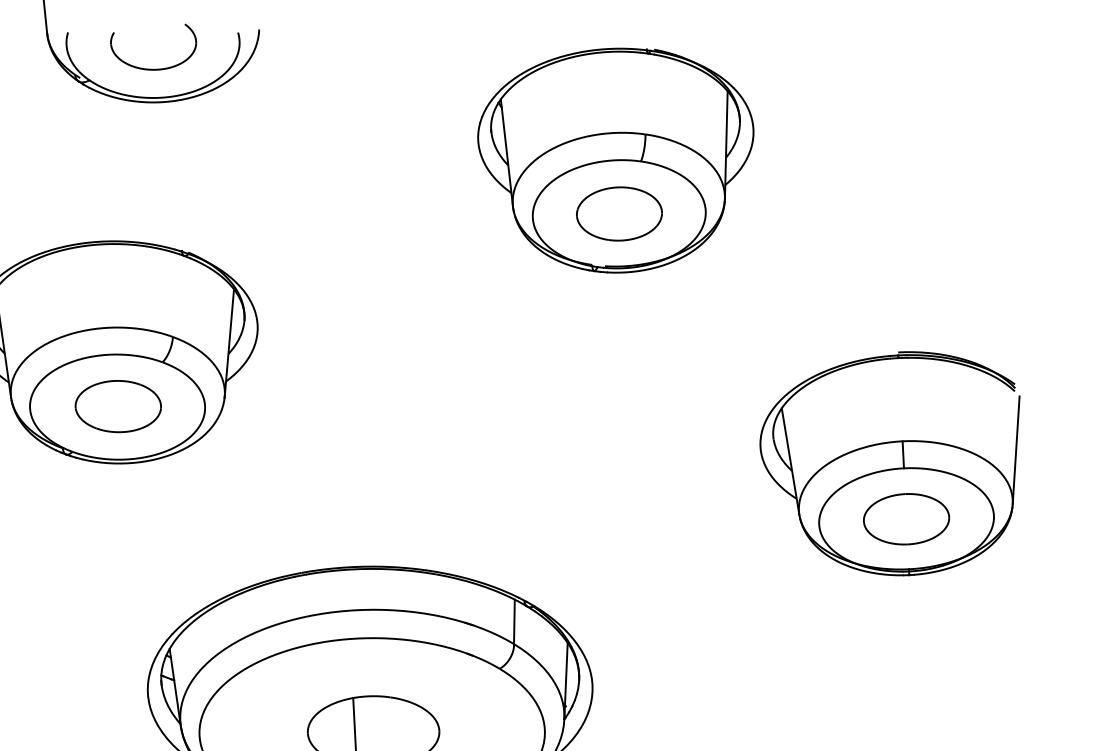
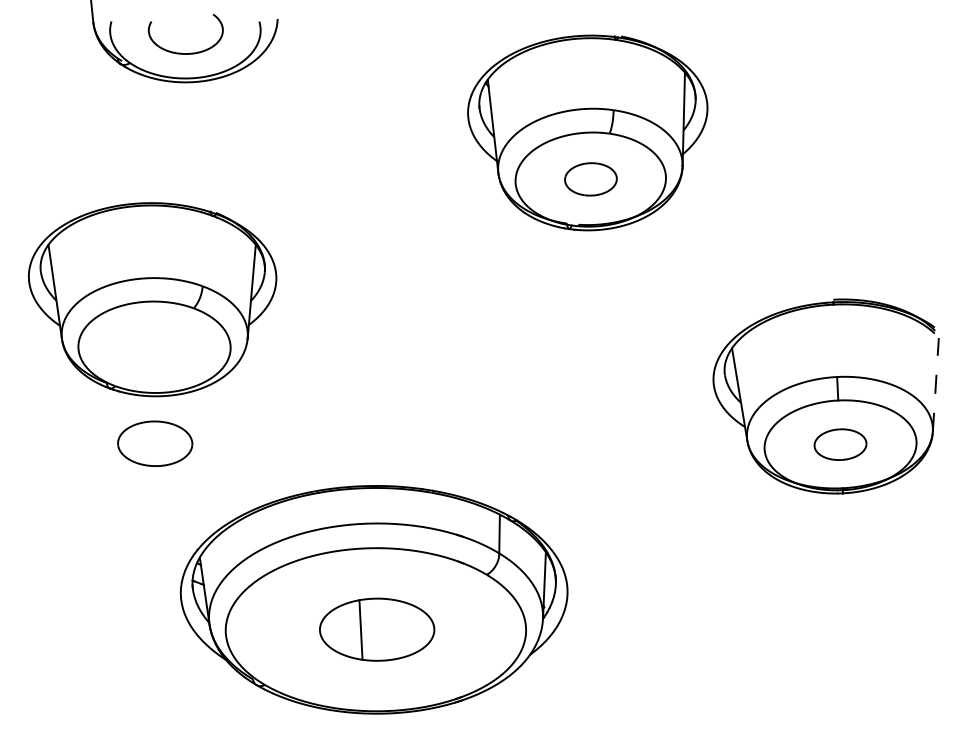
part: (618, 214) -> (590, 179), size x0.7
part: (118, 406) -> (155, 443), moved
line: (1015, 449) -> (935, 384), solid -> dashed
part: (906, 518) -> (840, 444), size x0.7

